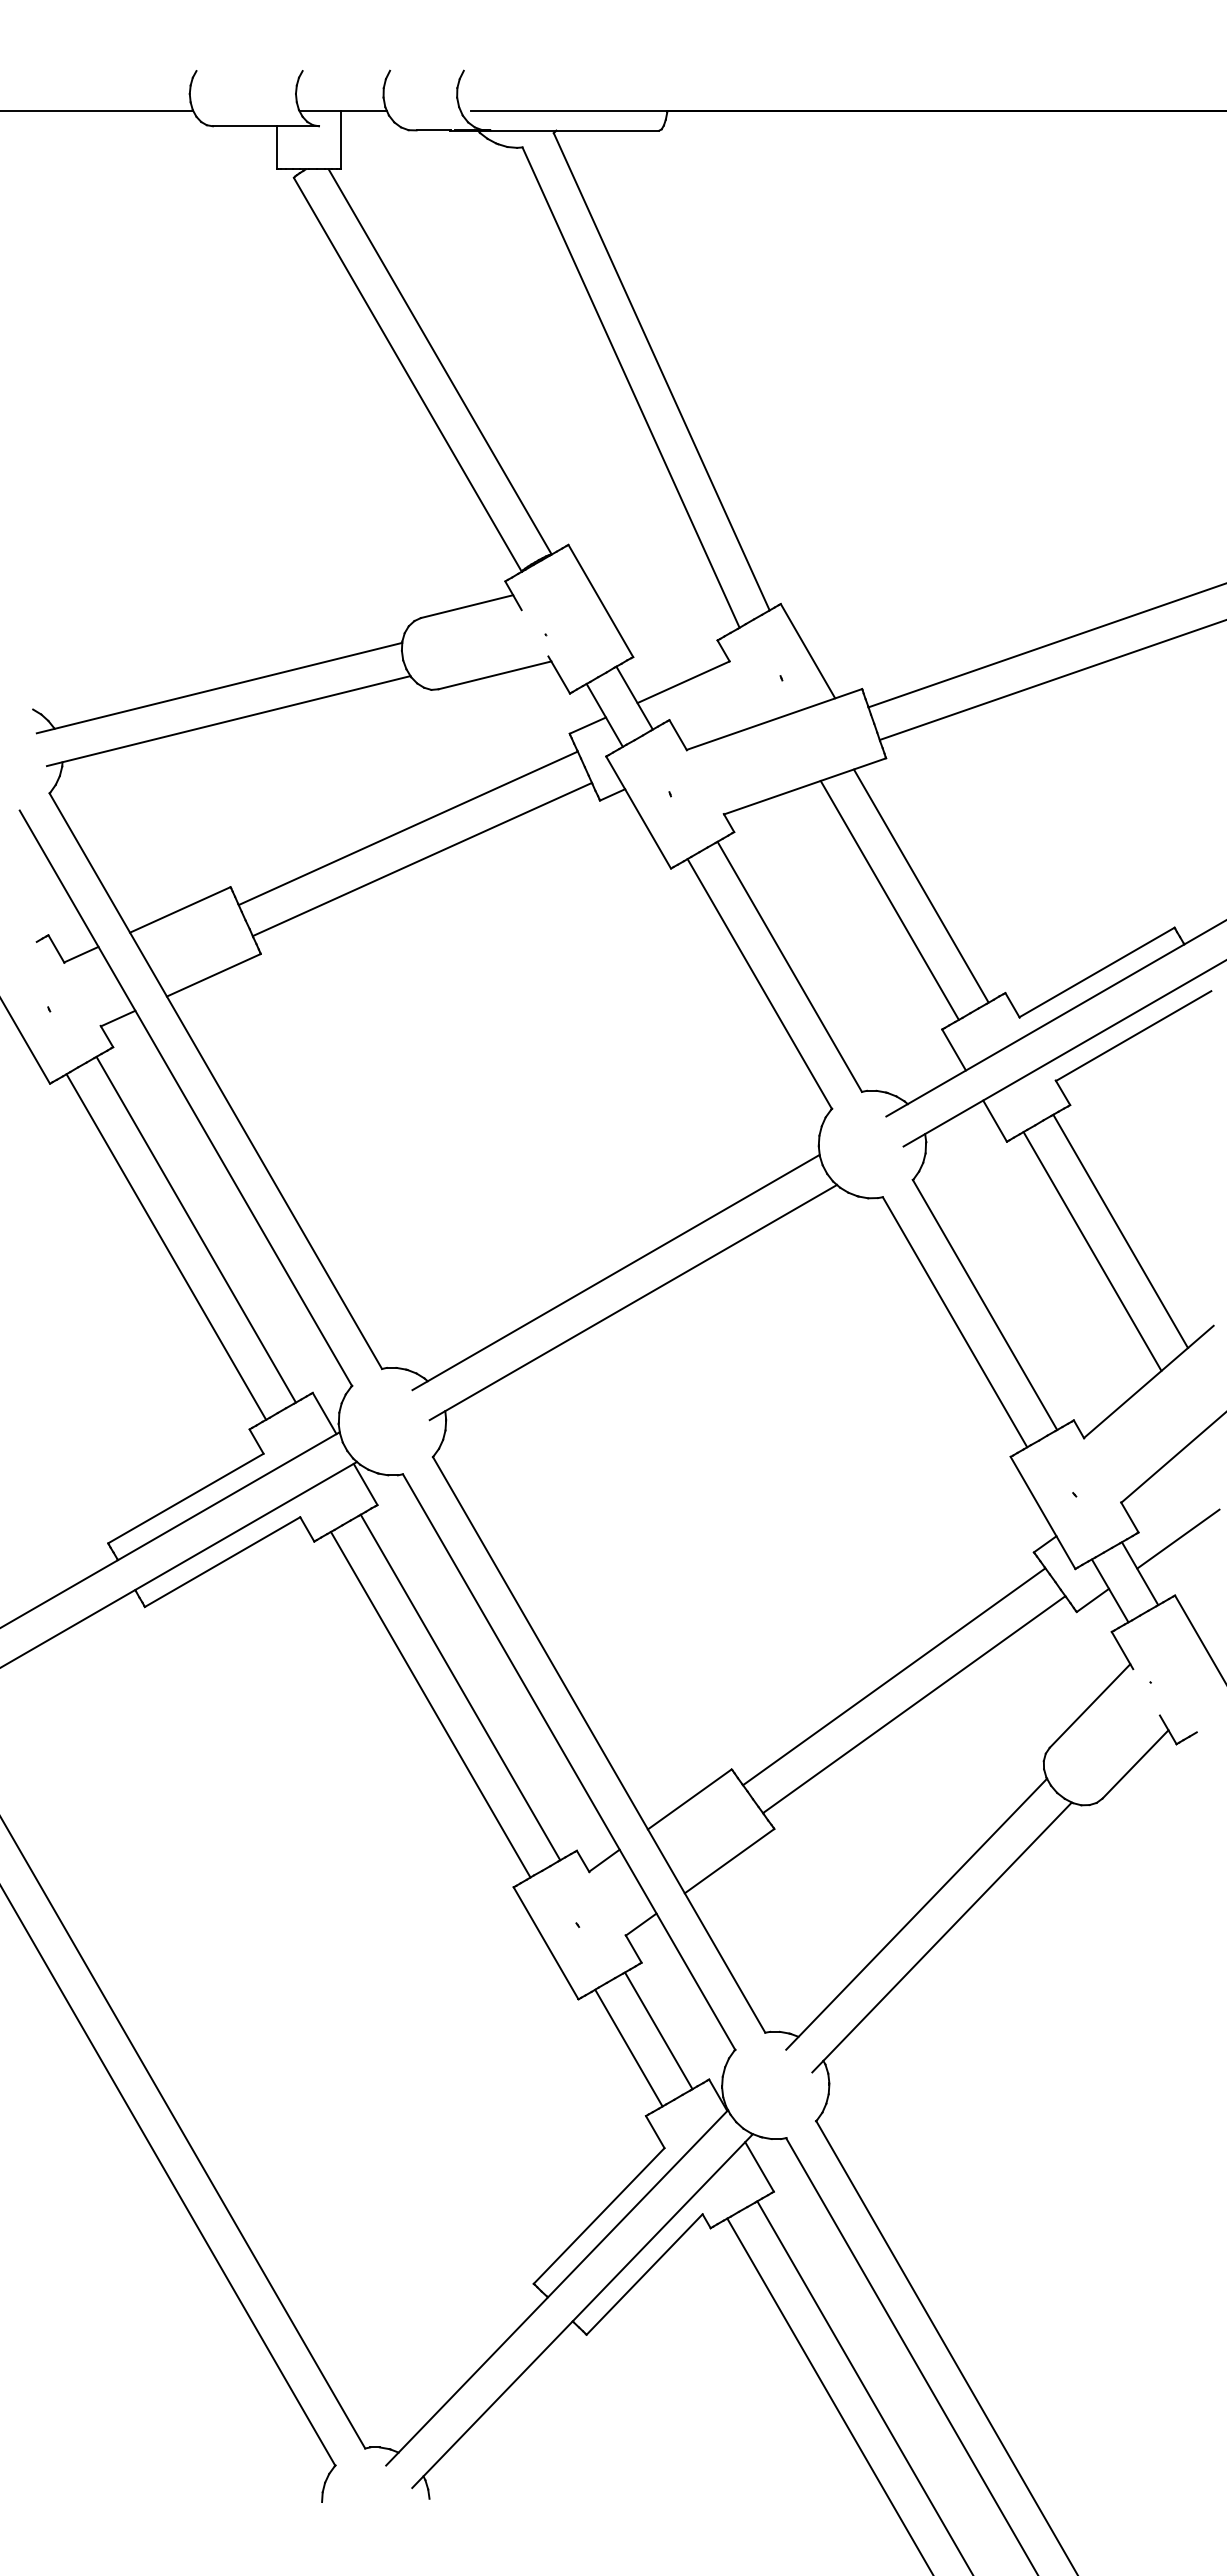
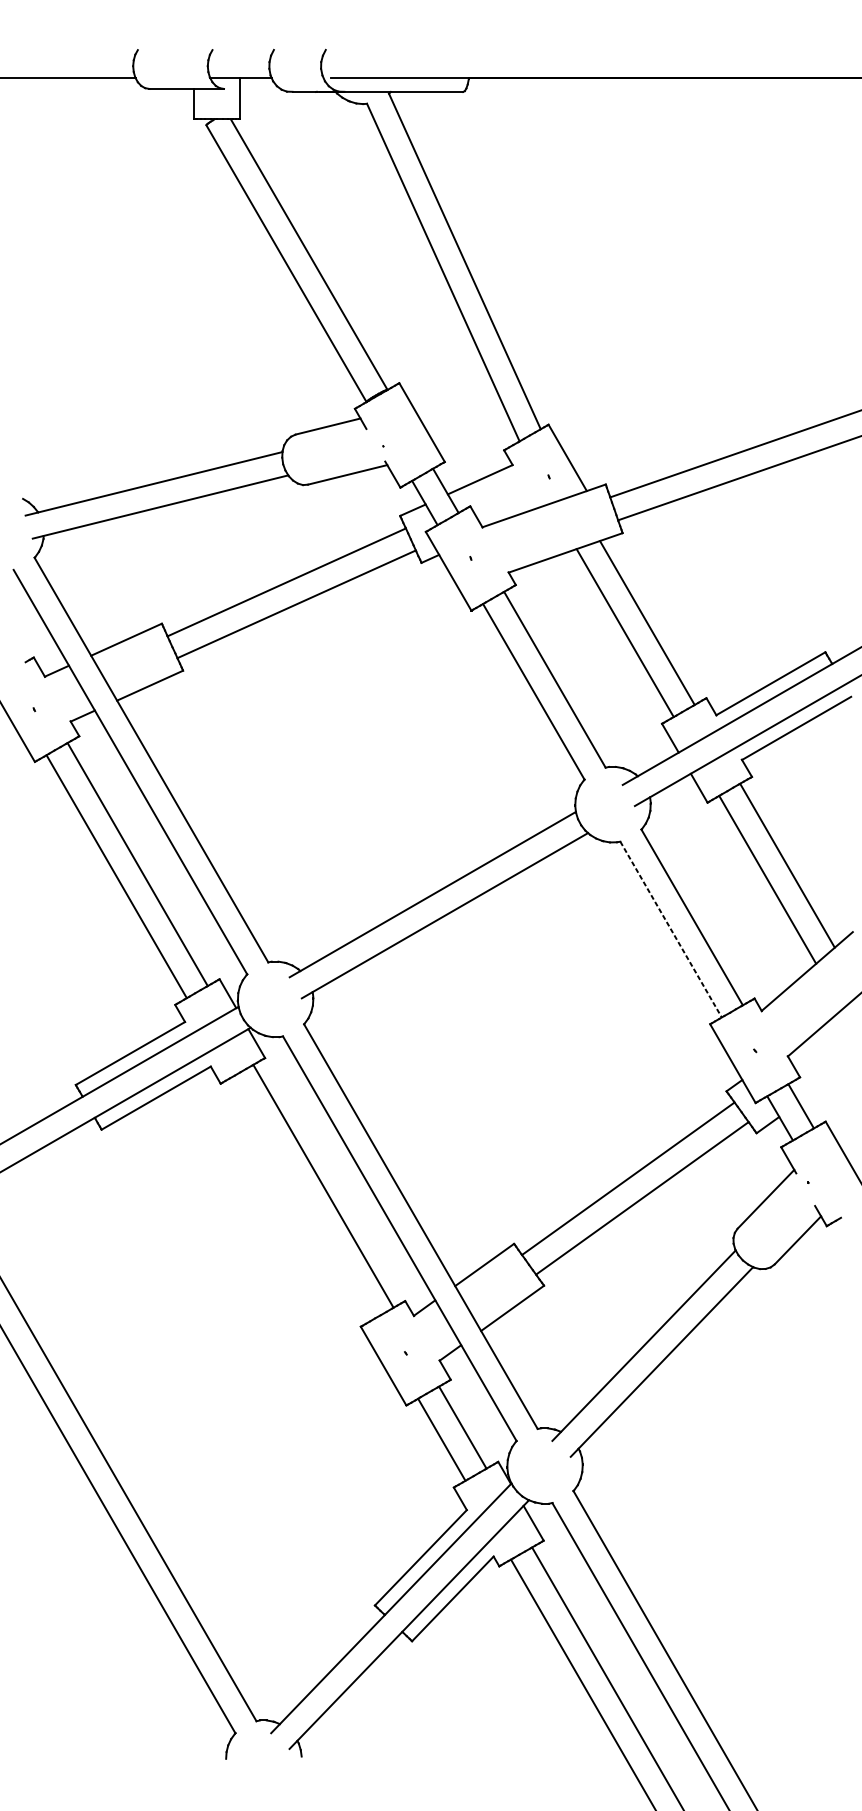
line: (955, 1322) -> (671, 929), solid -> dashed
line: (1178, 1538) -> (828, 1081), removed
line: (430, 1704) -> (302, 1198), removed

